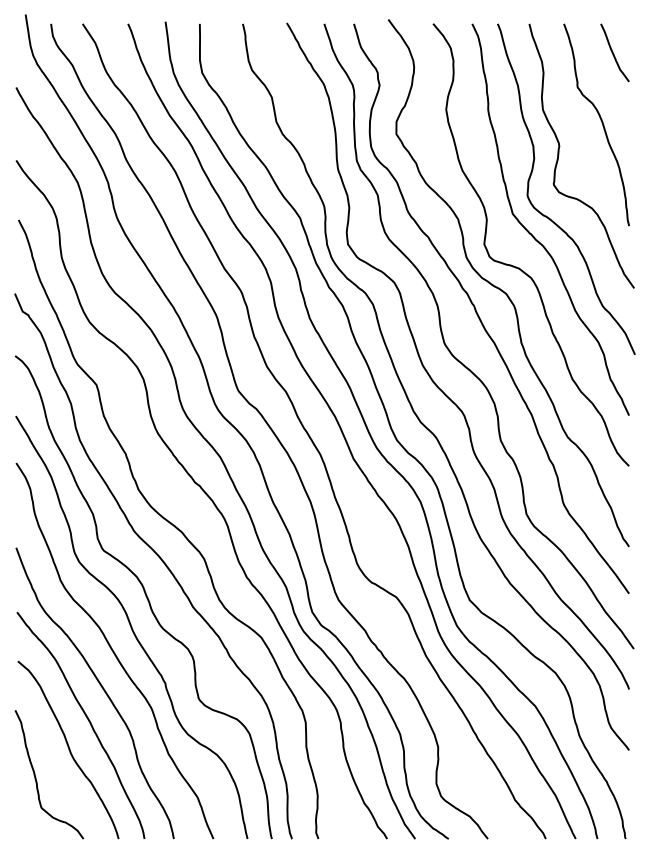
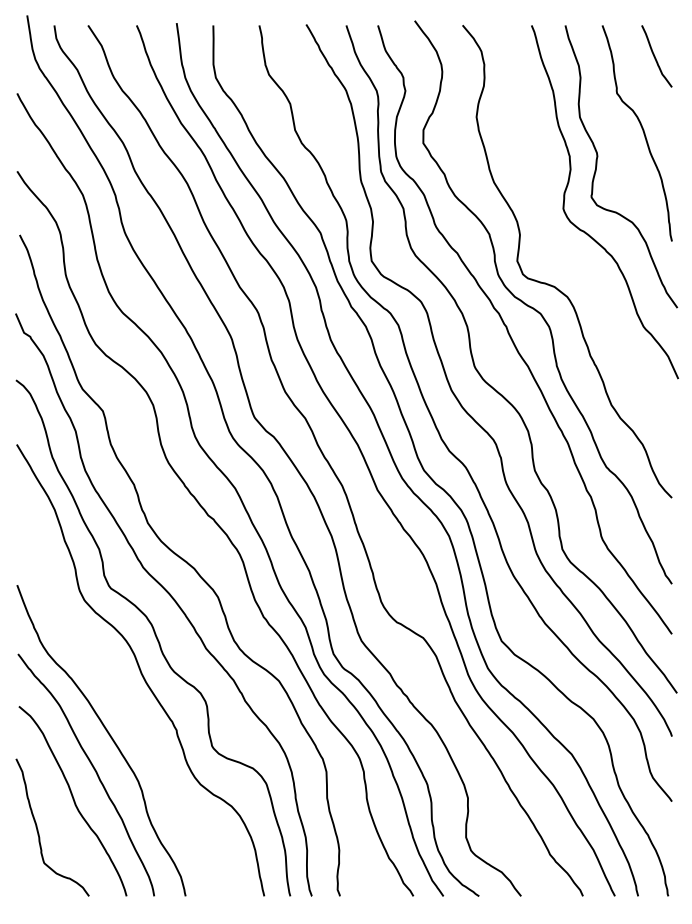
curve: (533, 235) -> (569, 251), removed
curve: (114, 651) -> (122, 695), removed

